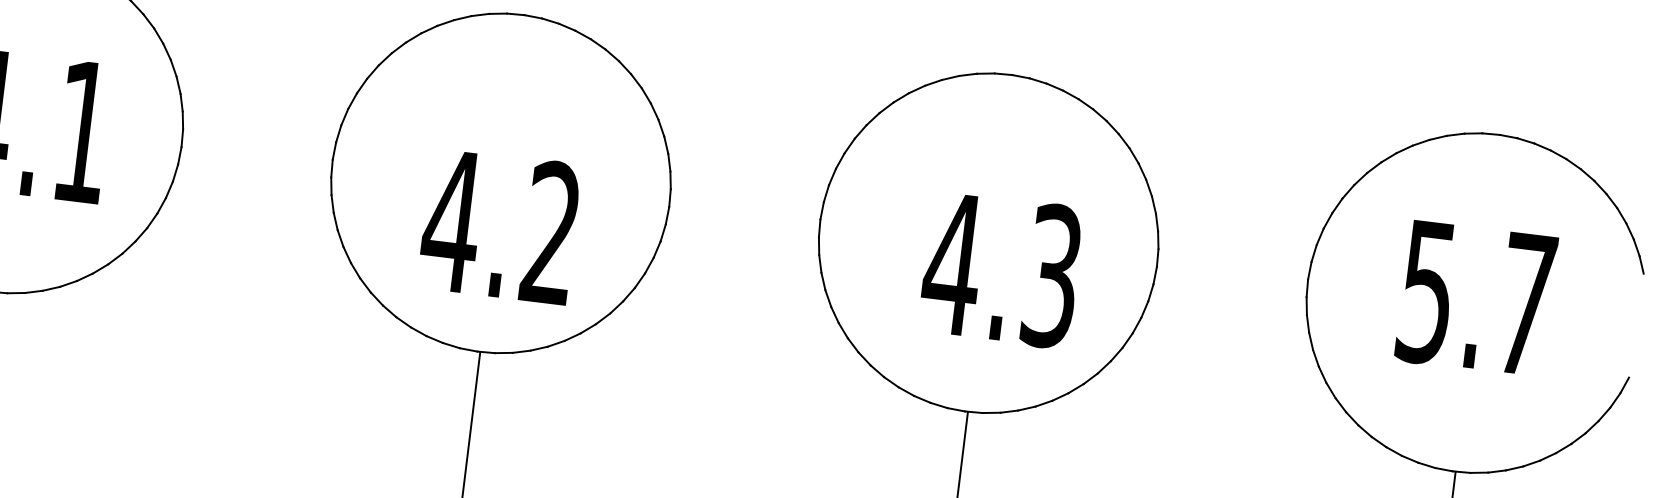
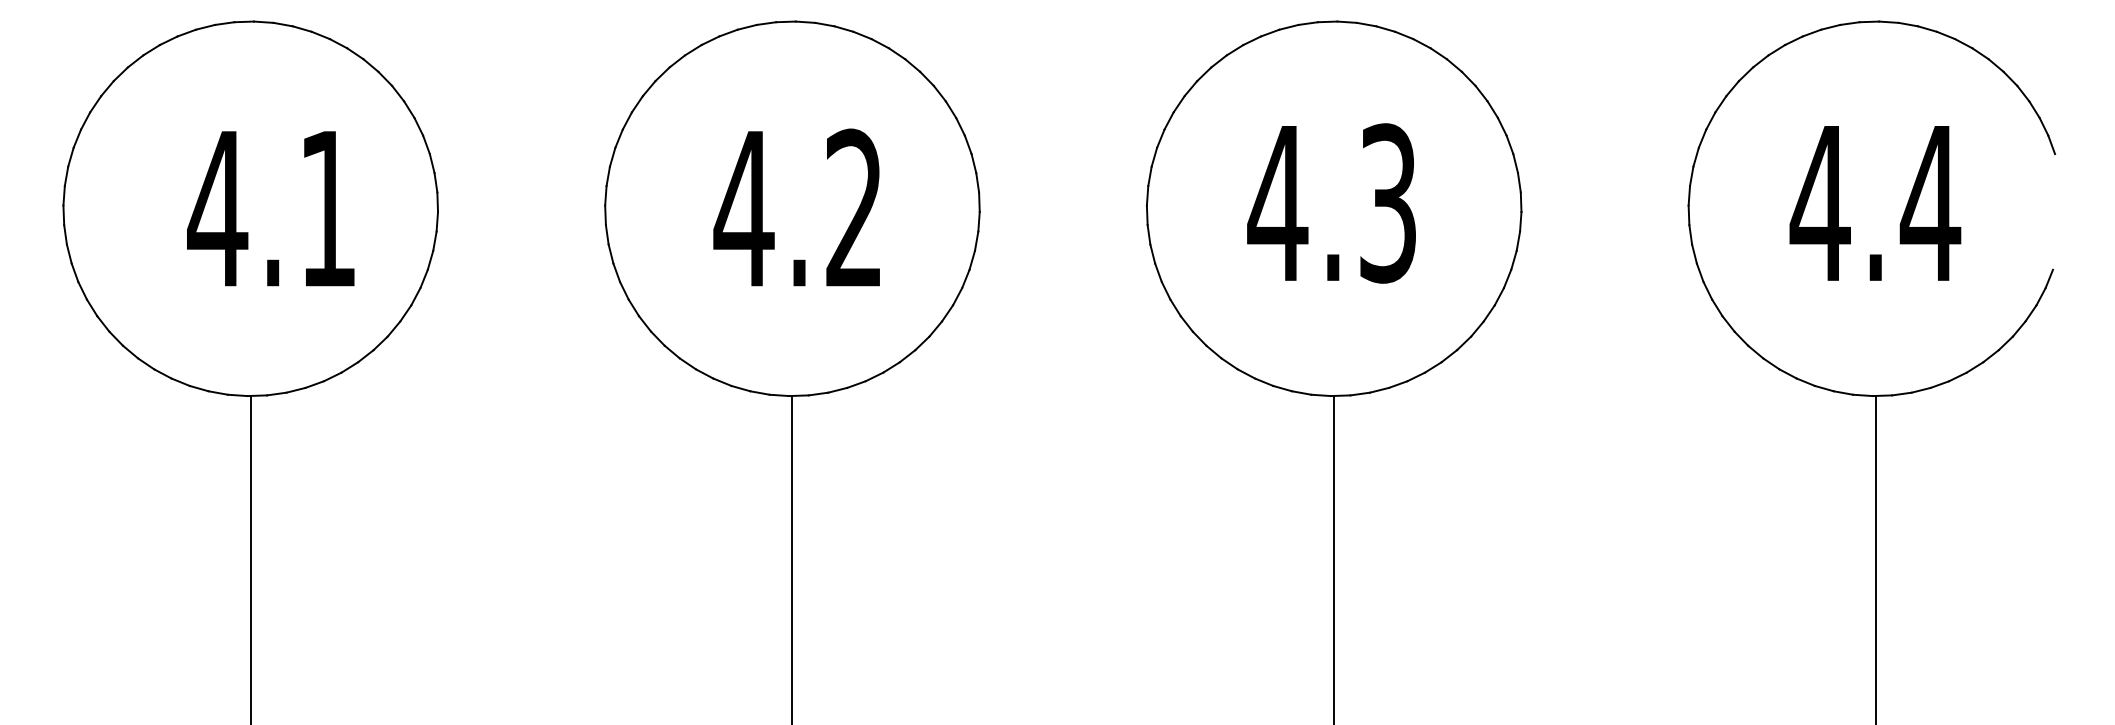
text: (499, 225) -> (796, 207), moved
text: (1001, 270) -> (1331, 203), moved
text: (1476, 299) -> (1875, 204), 5.7 -> 4.4

